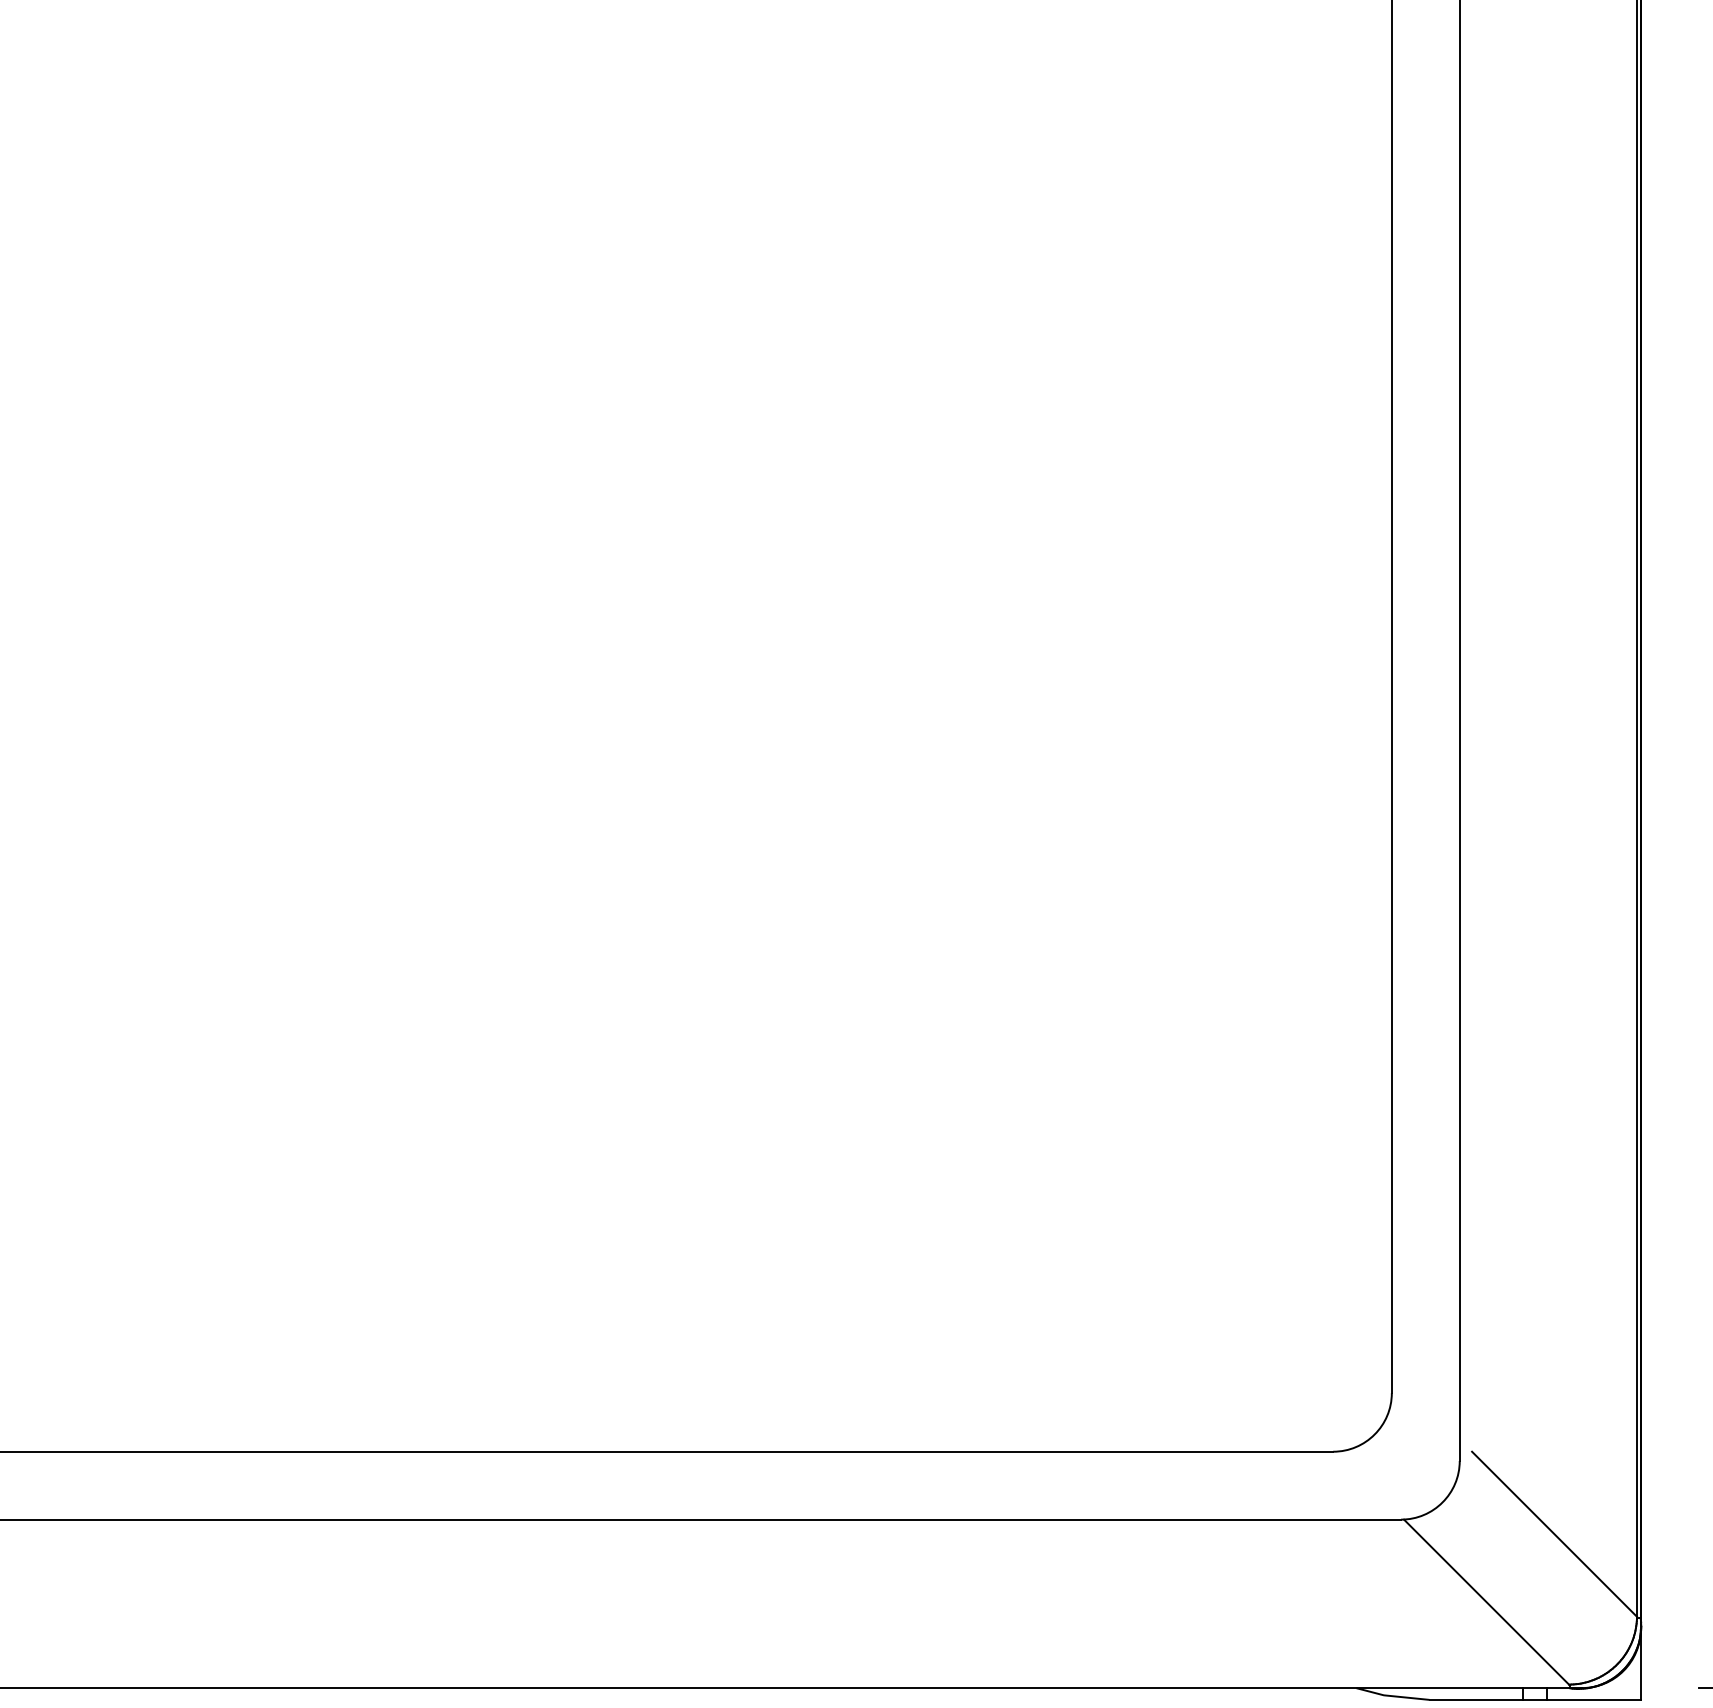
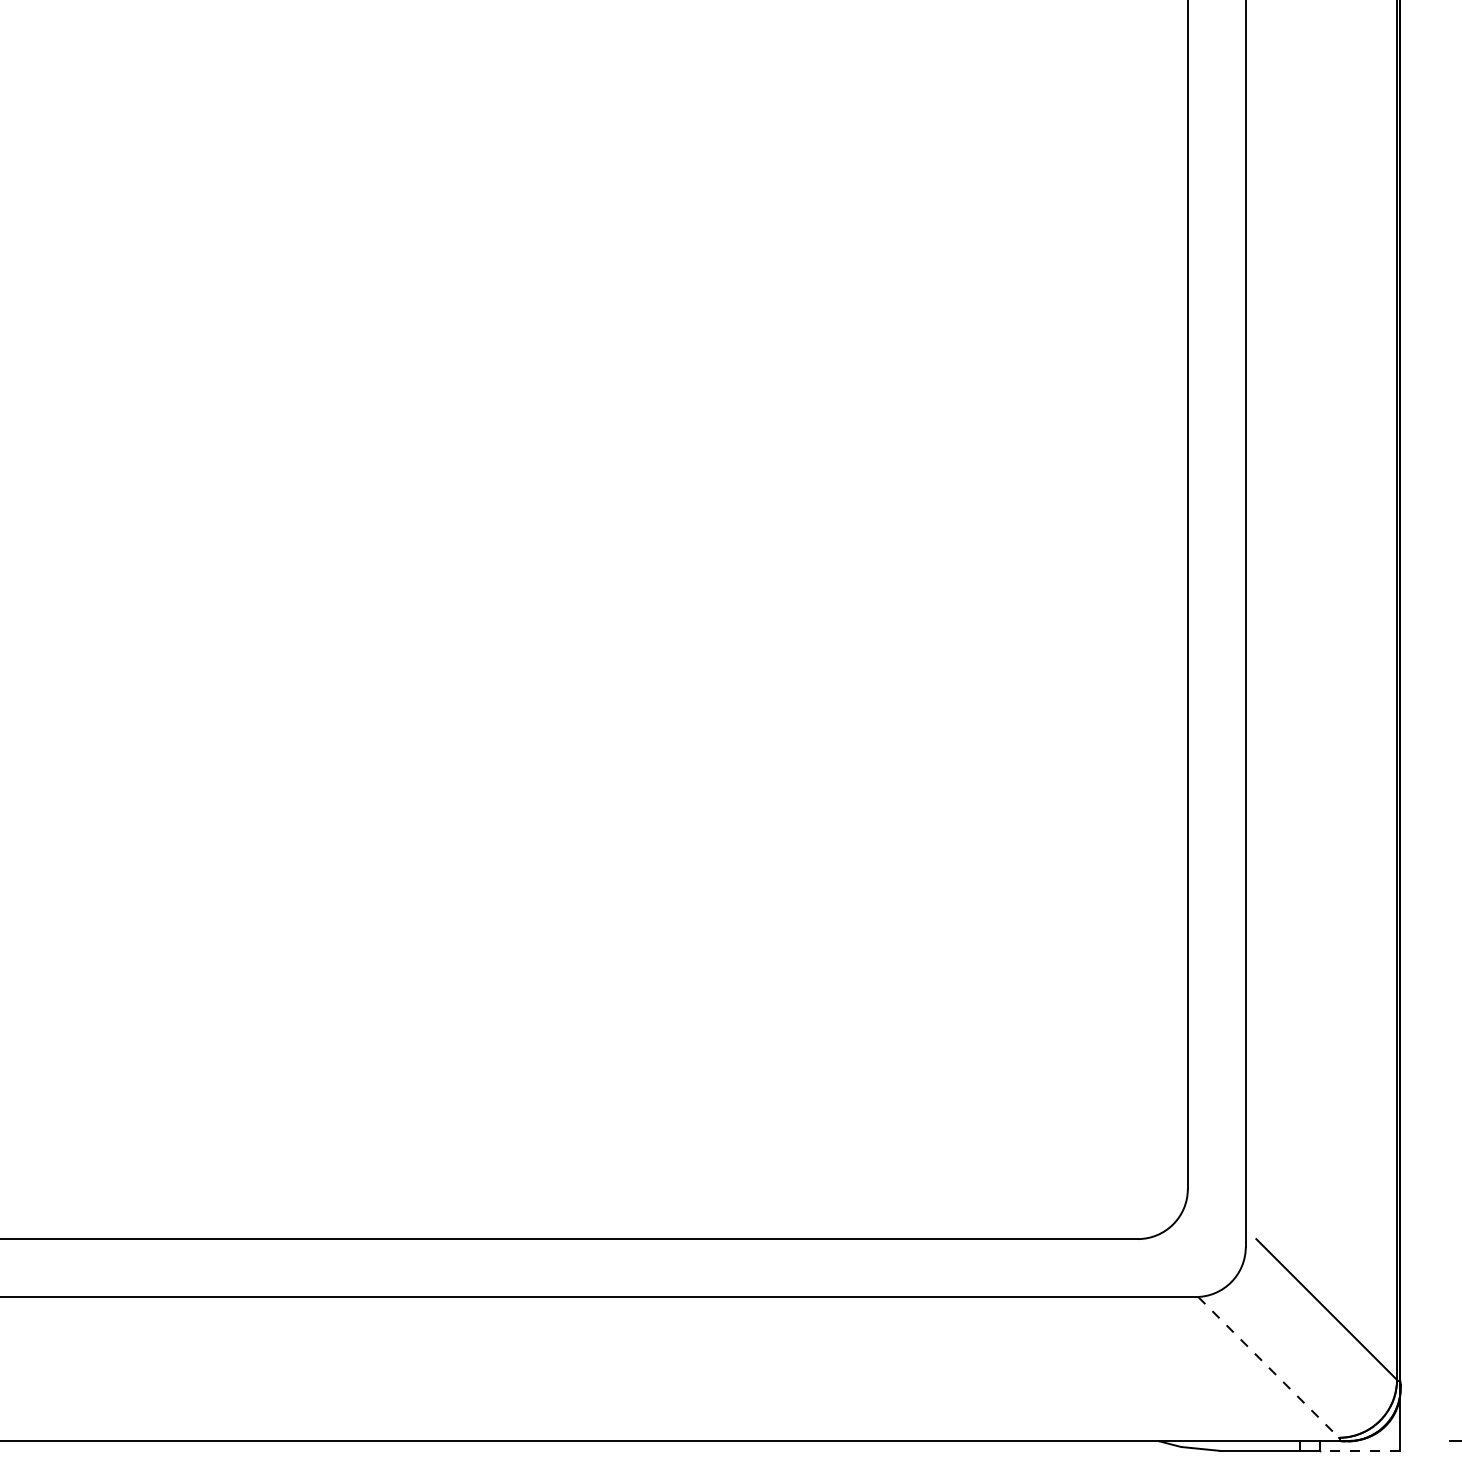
line: (1486, 1602) -> (1268, 1367), solid -> dashed
line: (1592, 1699) -> (1359, 1450), solid -> dashed

